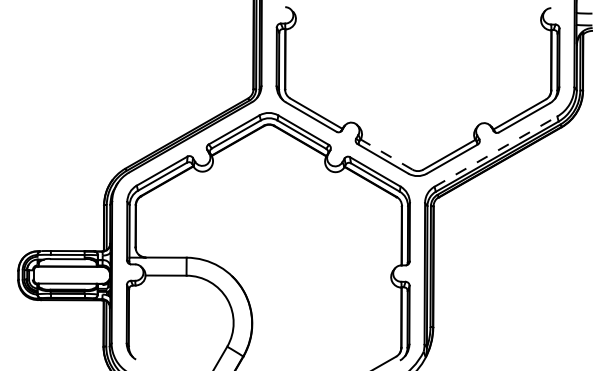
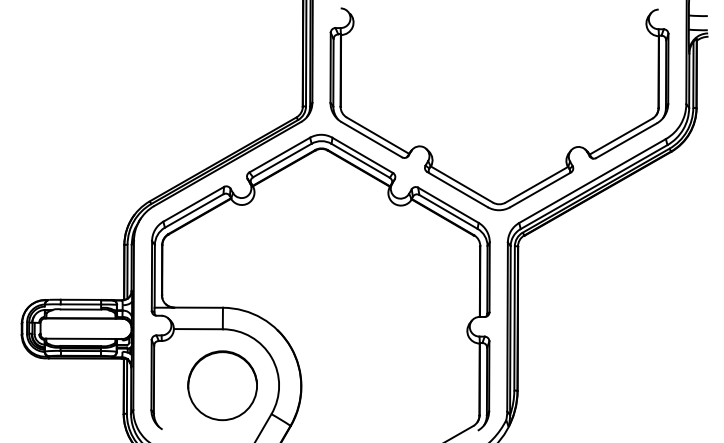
line: (495, 152) -> (592, 181), dashed -> solid
line: (386, 154) -> (461, 184), dashed -> solid
part: (186, 322) -> (222, 385), added

